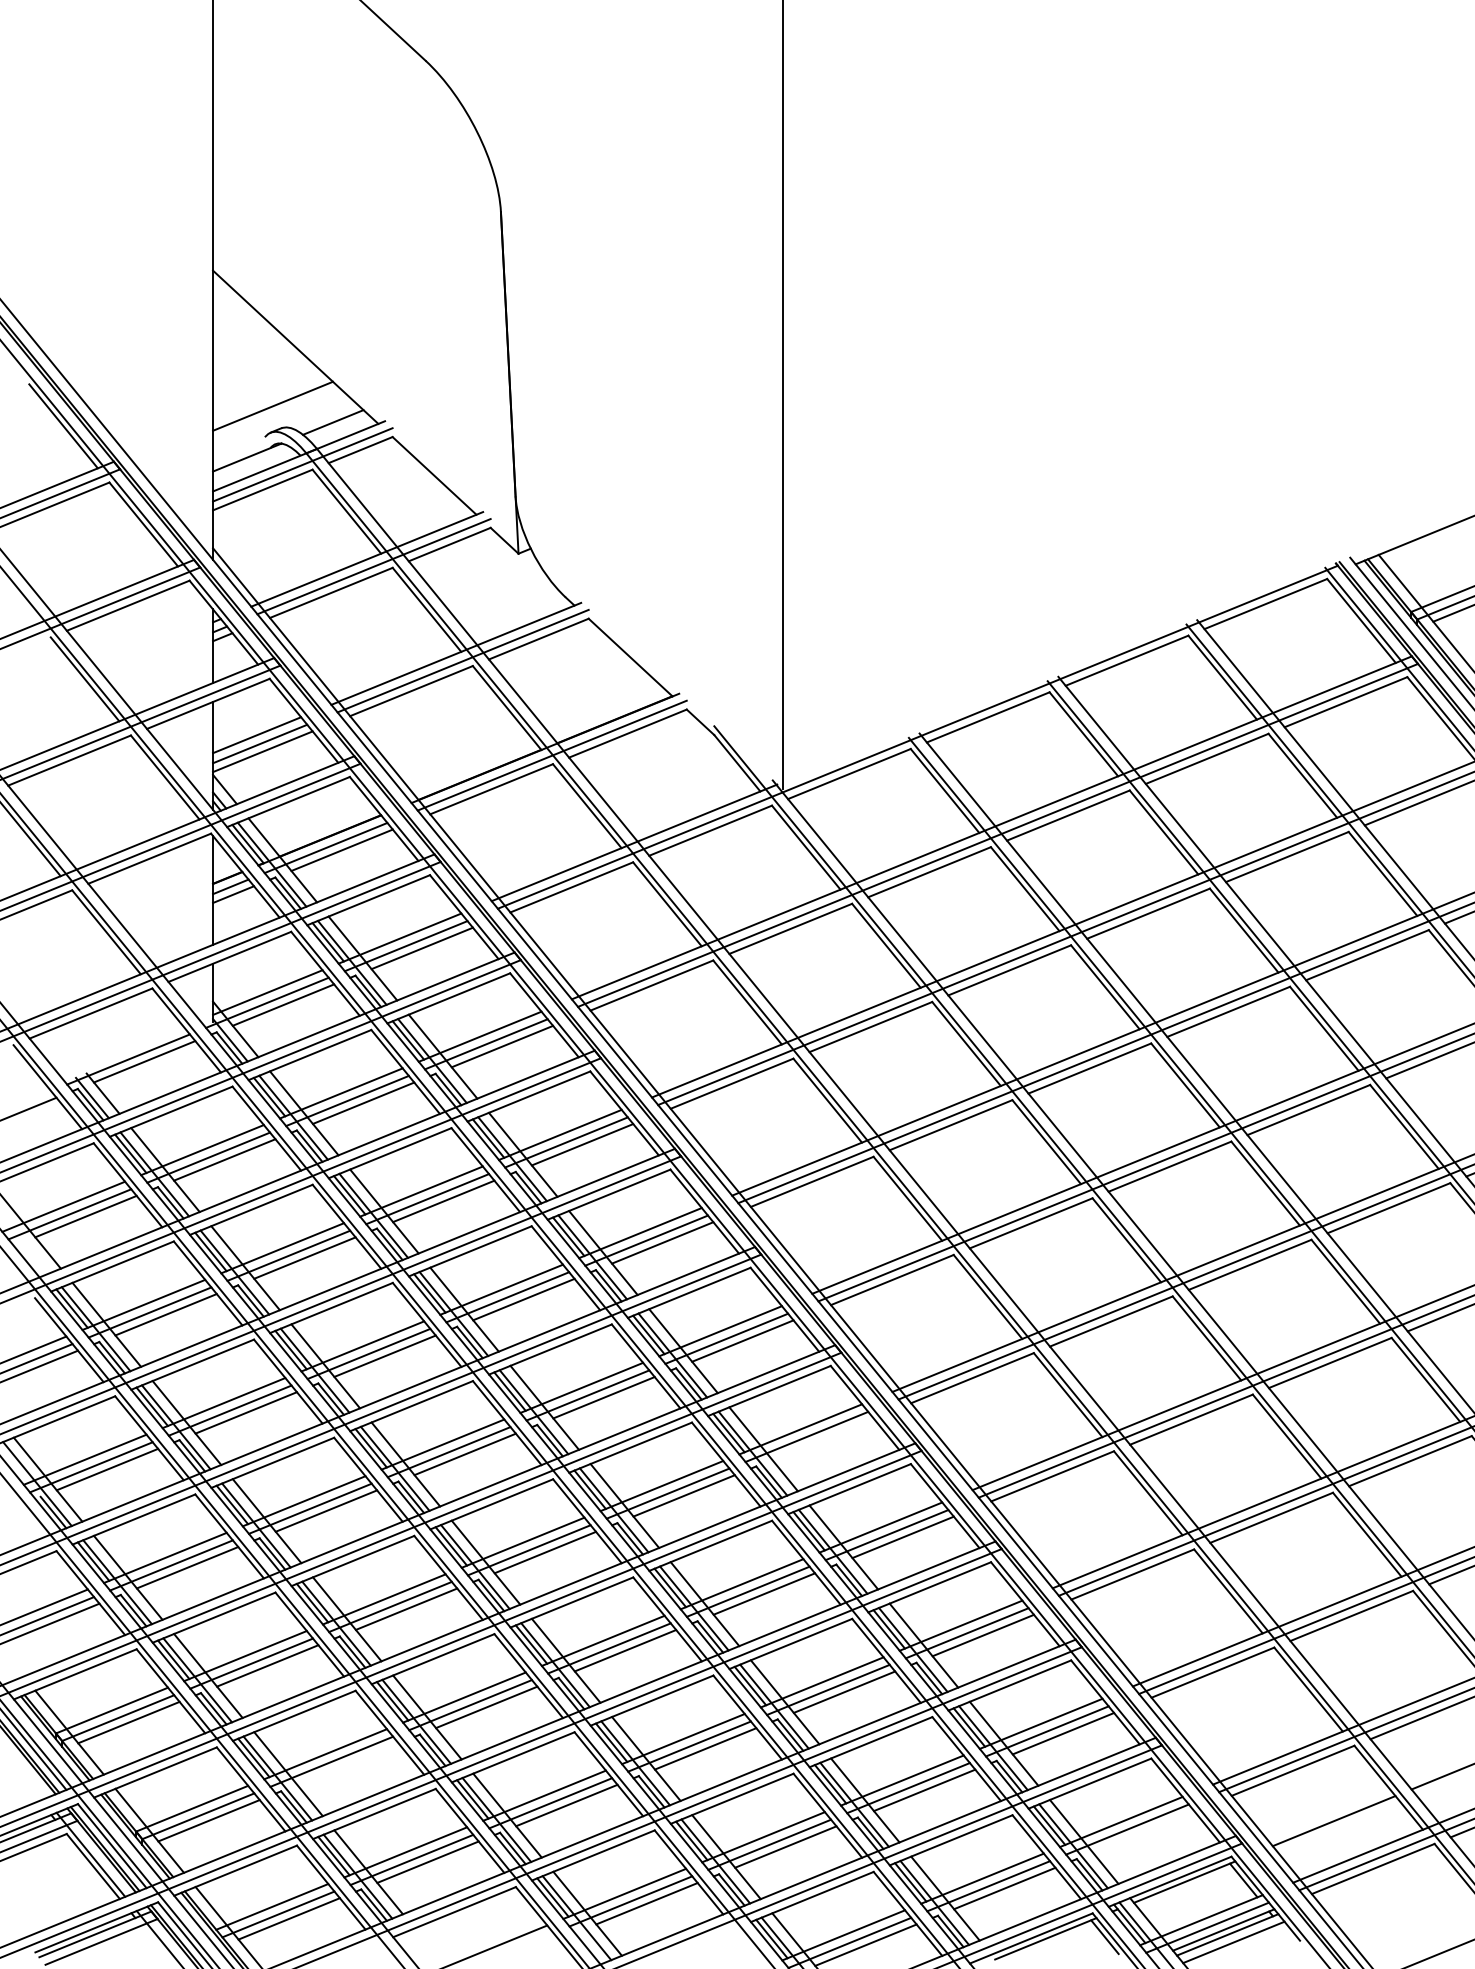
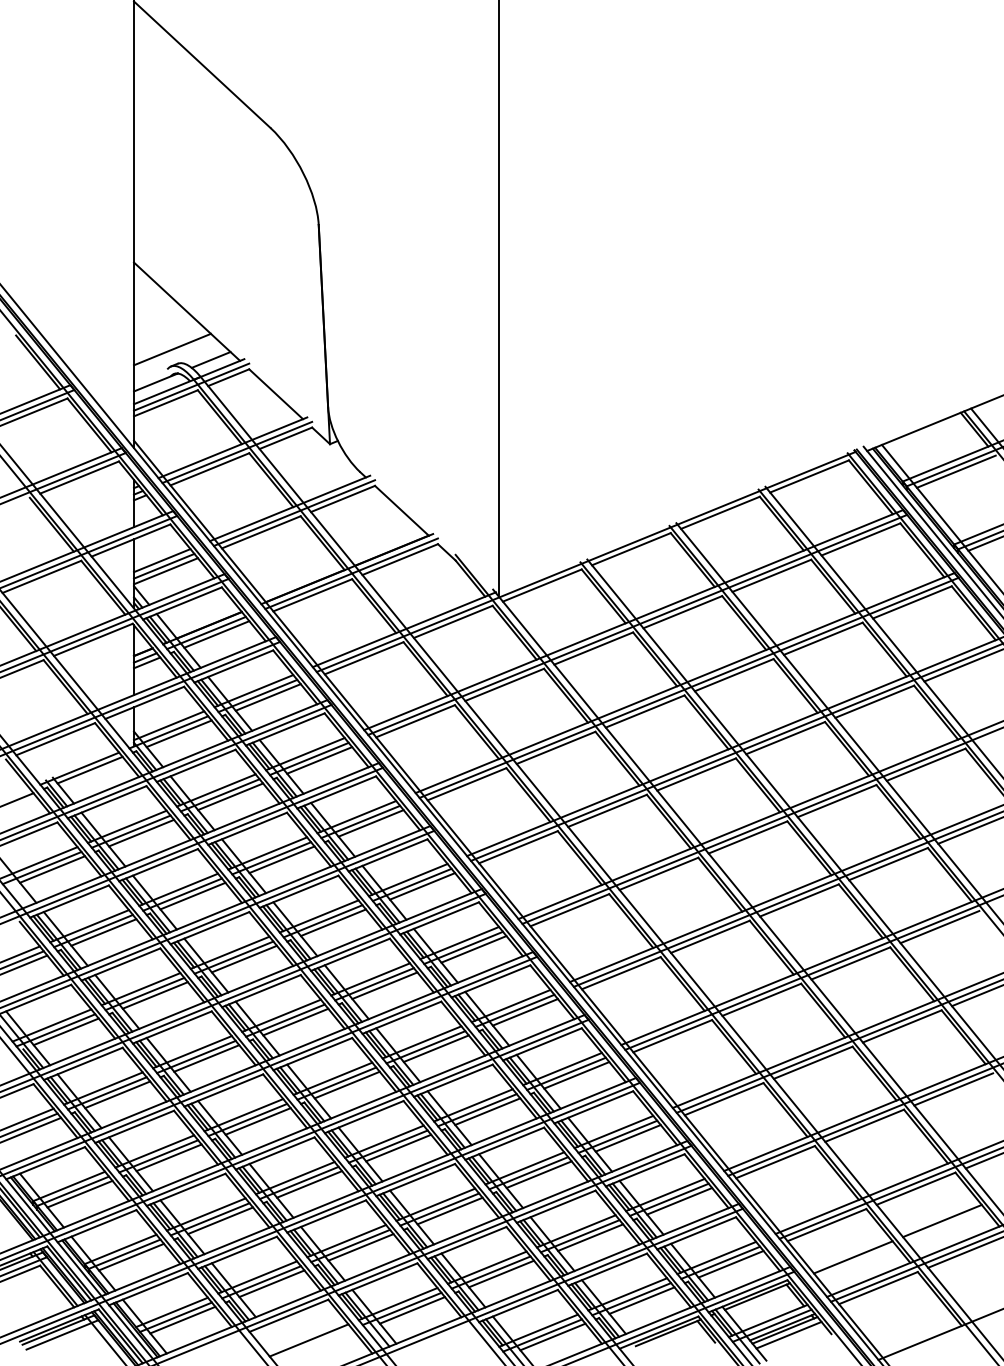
line: (821, 1439) -> (524, 1012), added
line: (347, 1763) -> (220, 1220), added
line: (1142, 1830) -> (730, 1263), added

